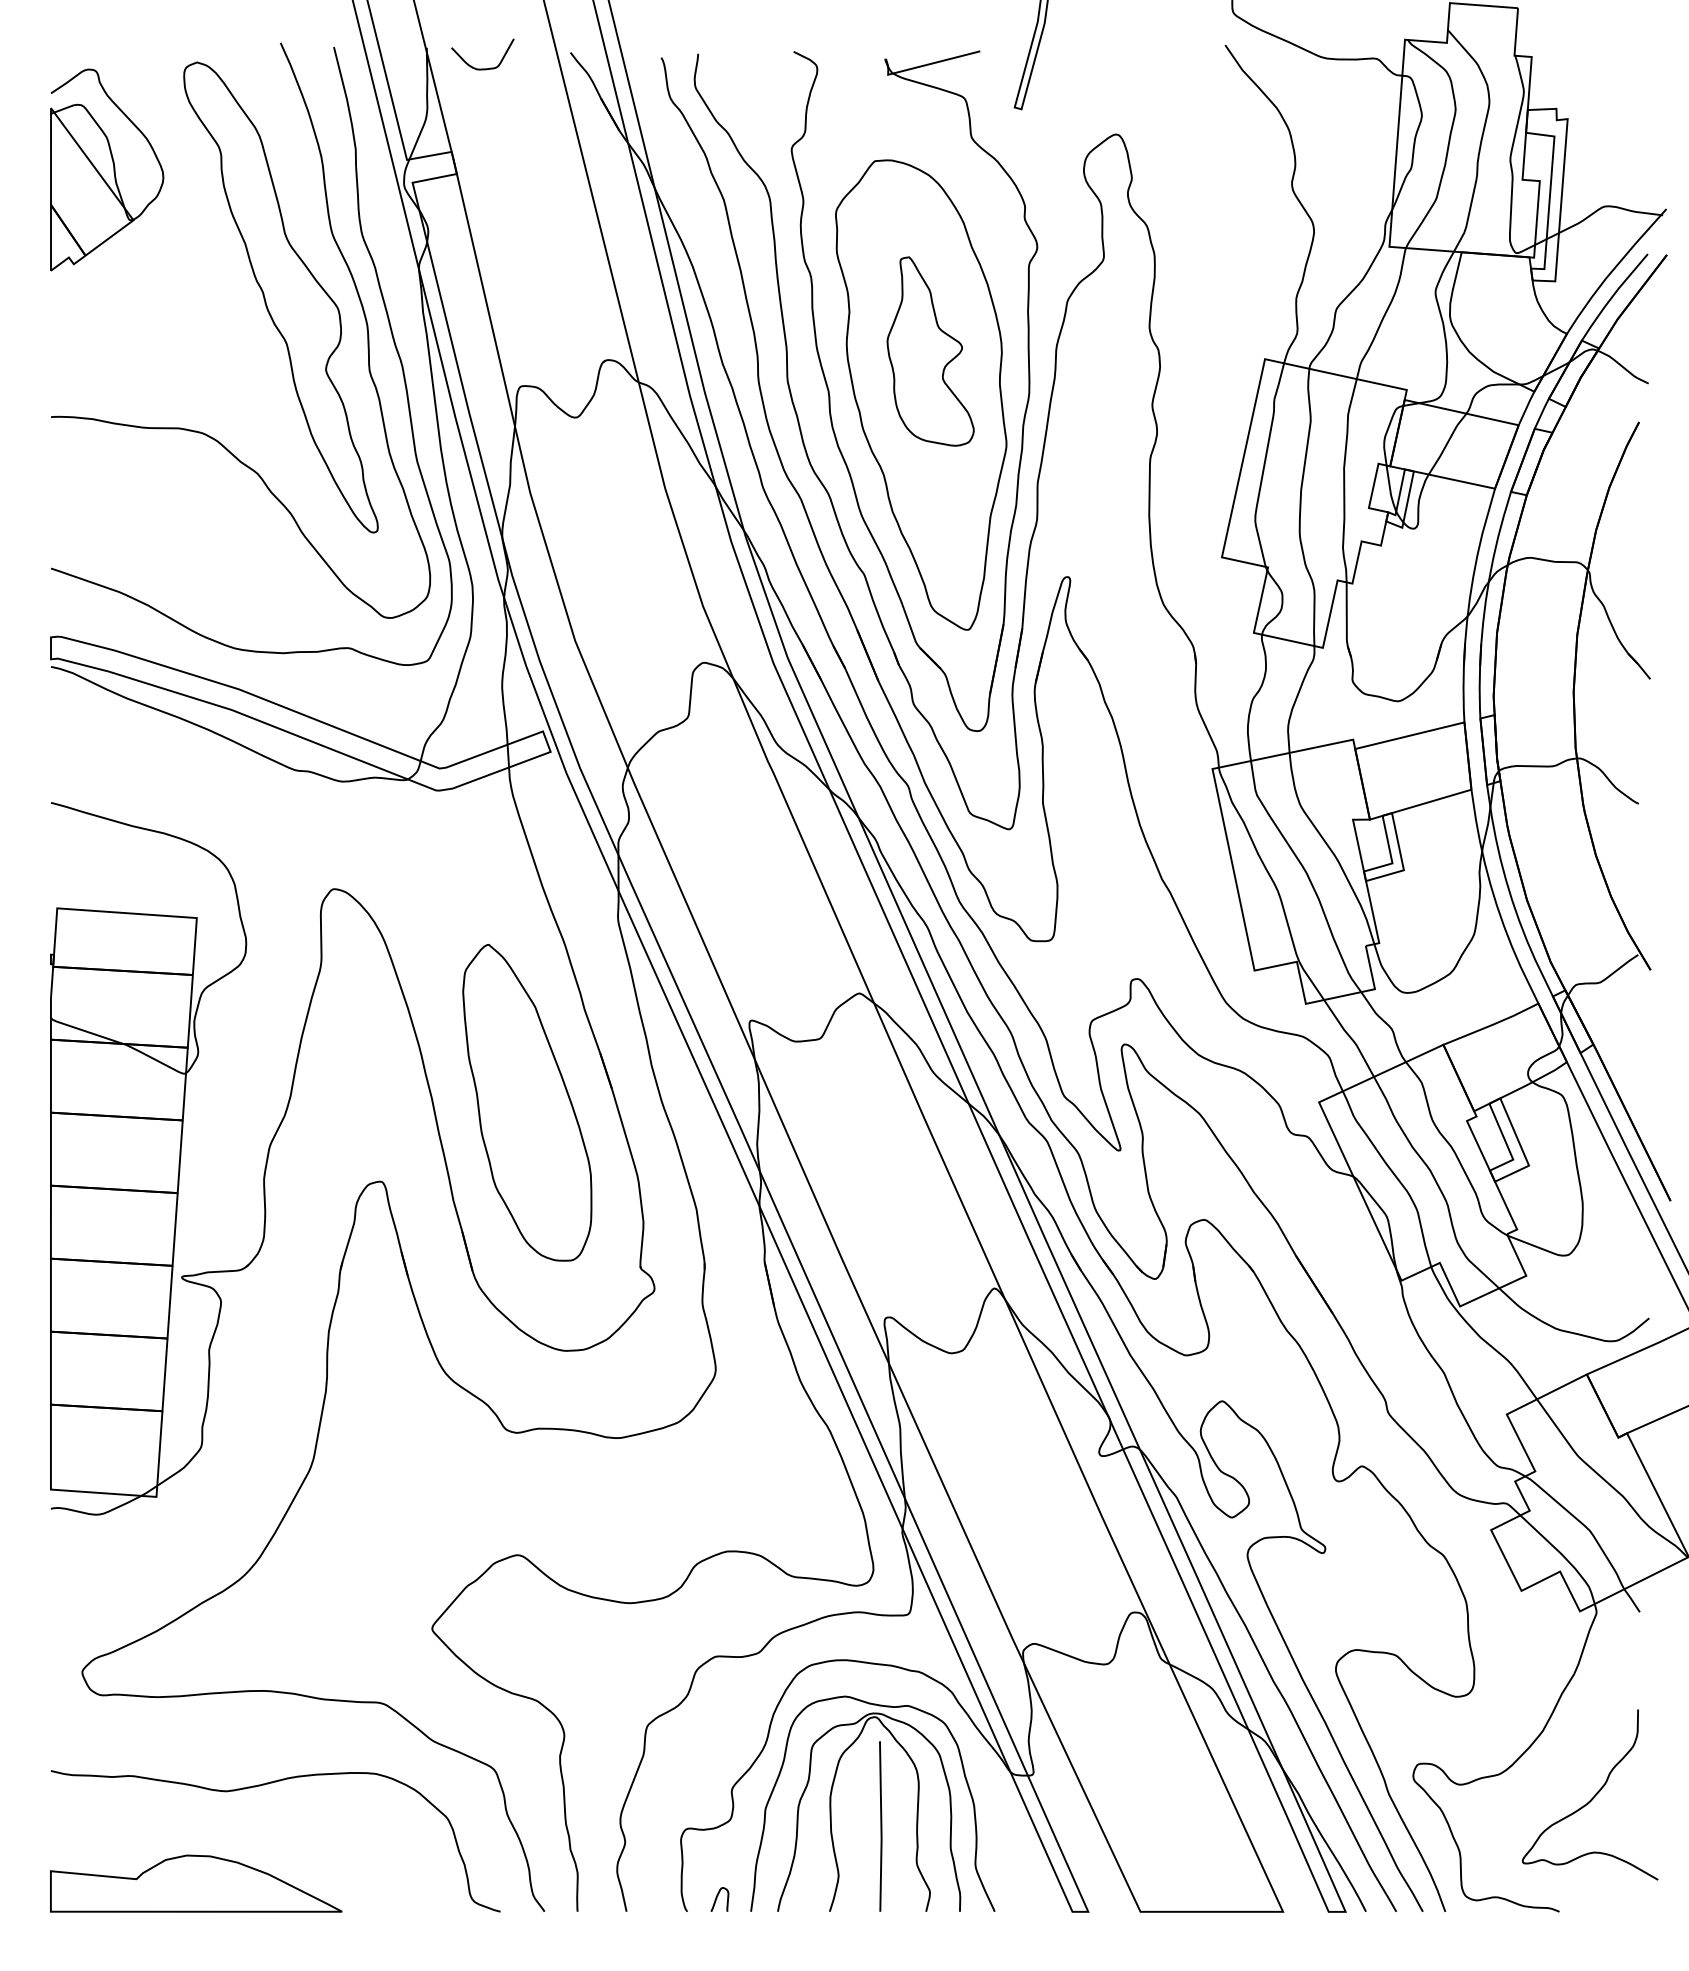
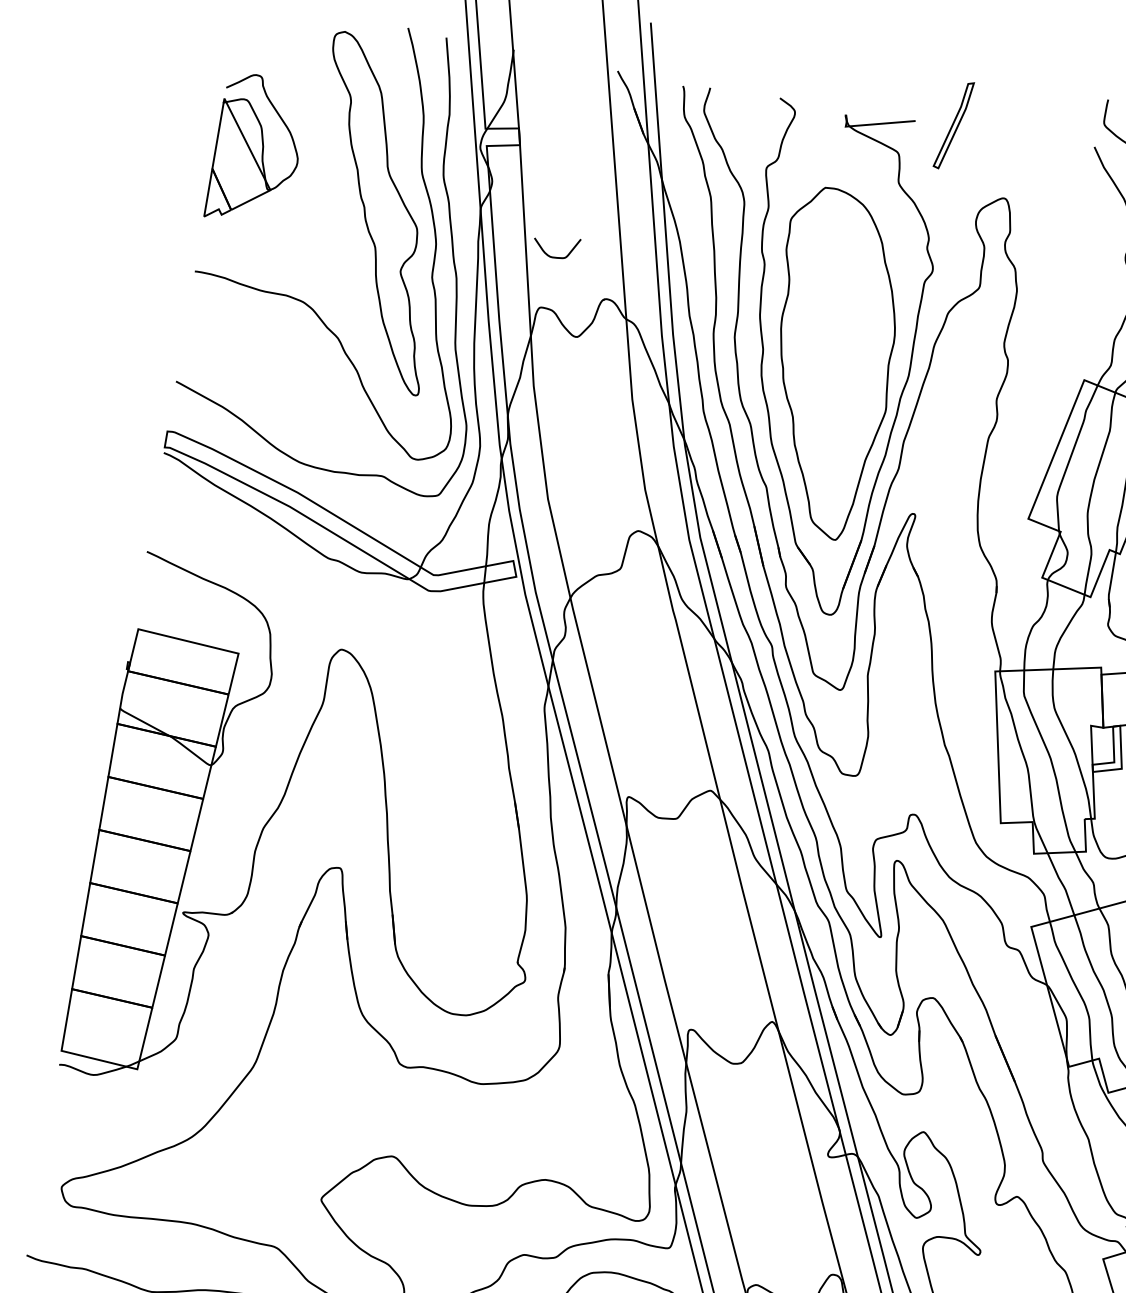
curve: (482, 68) -> (554, 256), moved
part: (107, 169) -> (257, 150), moved
part: (930, 351) -> (842, 333), removed
part: (527, 1102) -> (456, 828), removed

